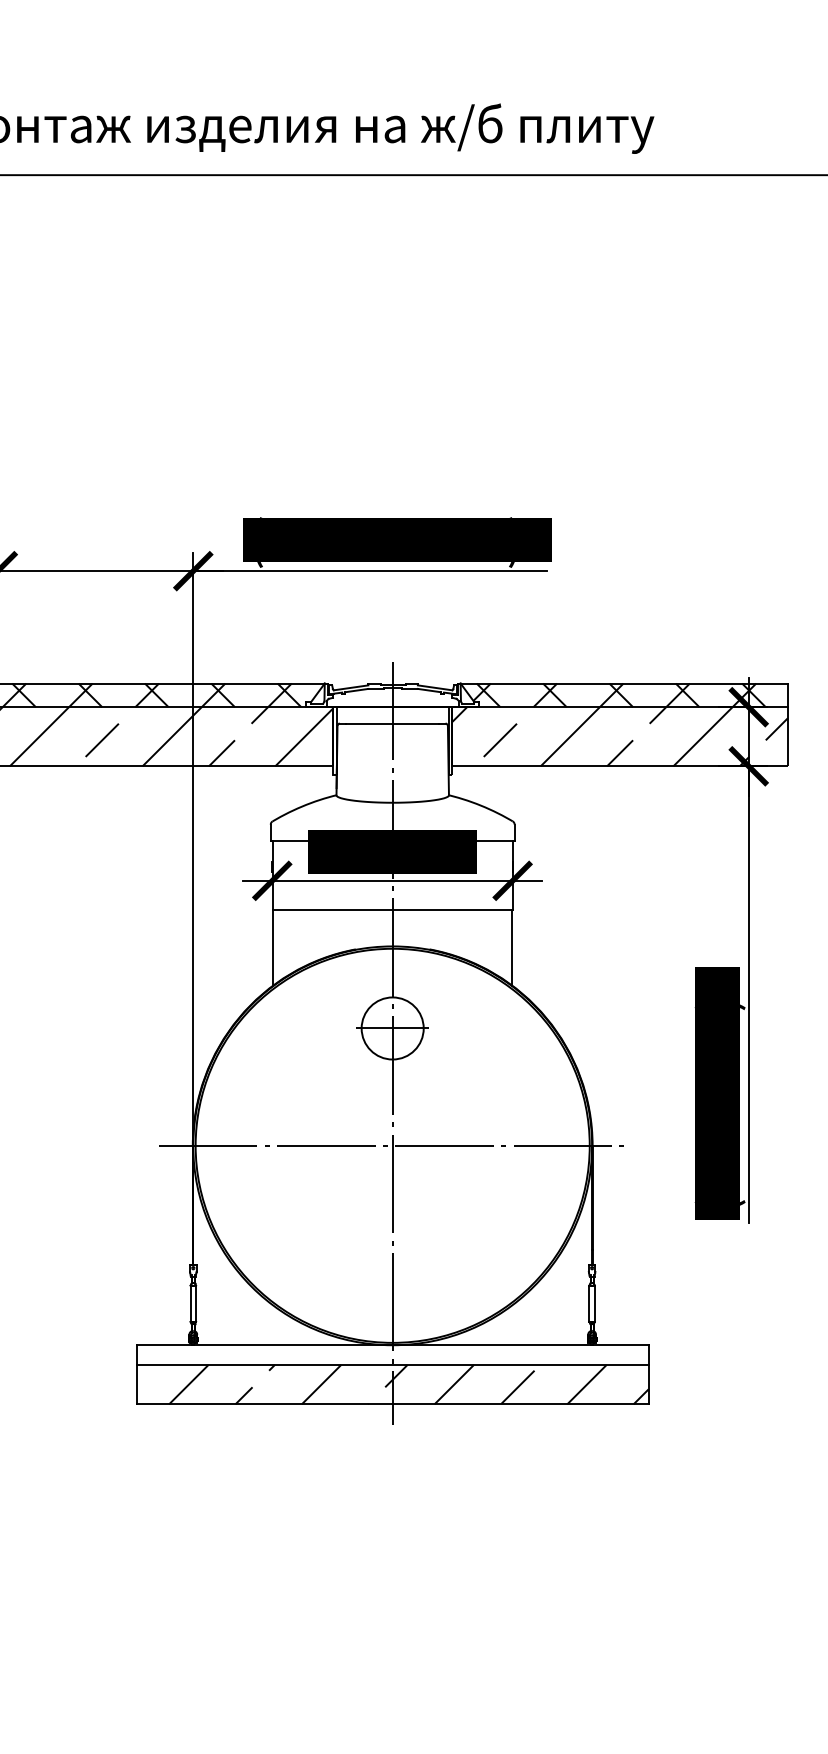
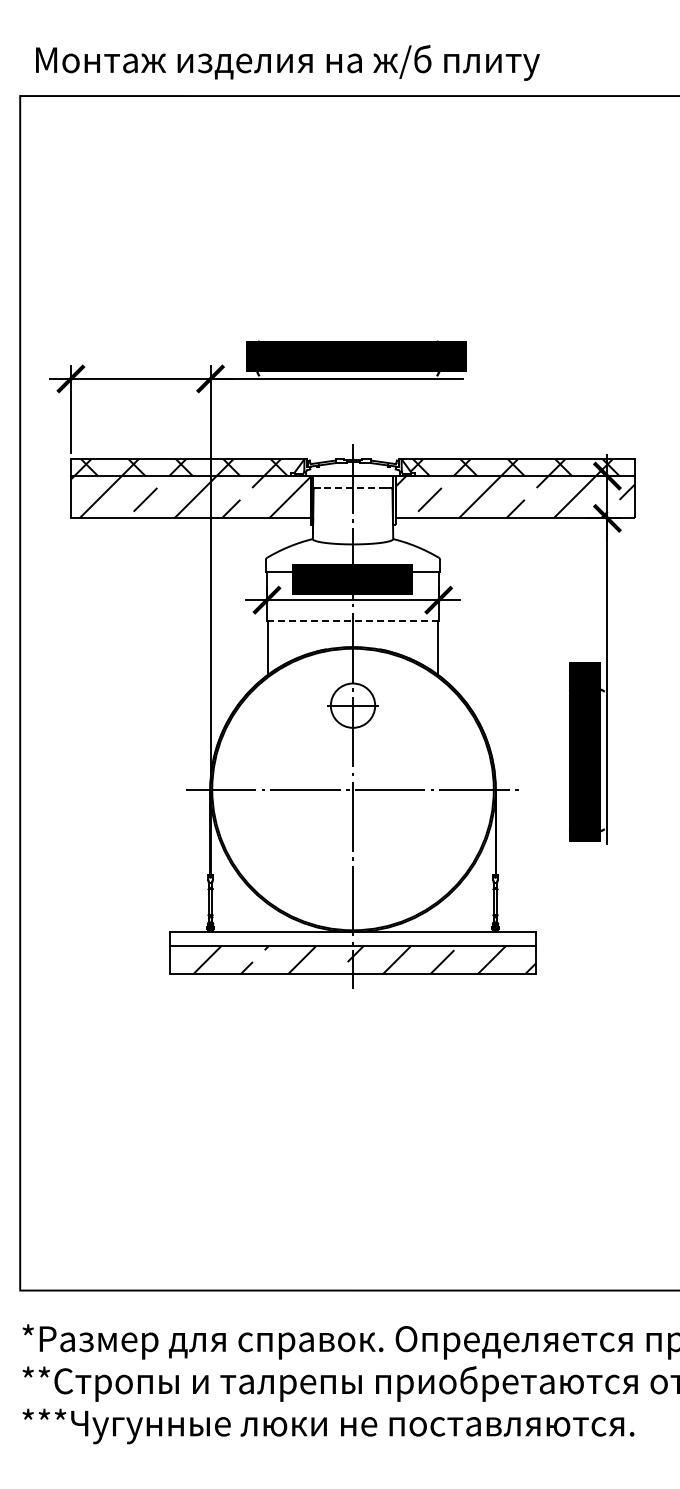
line: (391, 723) -> (352, 487), solid -> dashed
line: (393, 910) -> (353, 621), solid -> dashed

